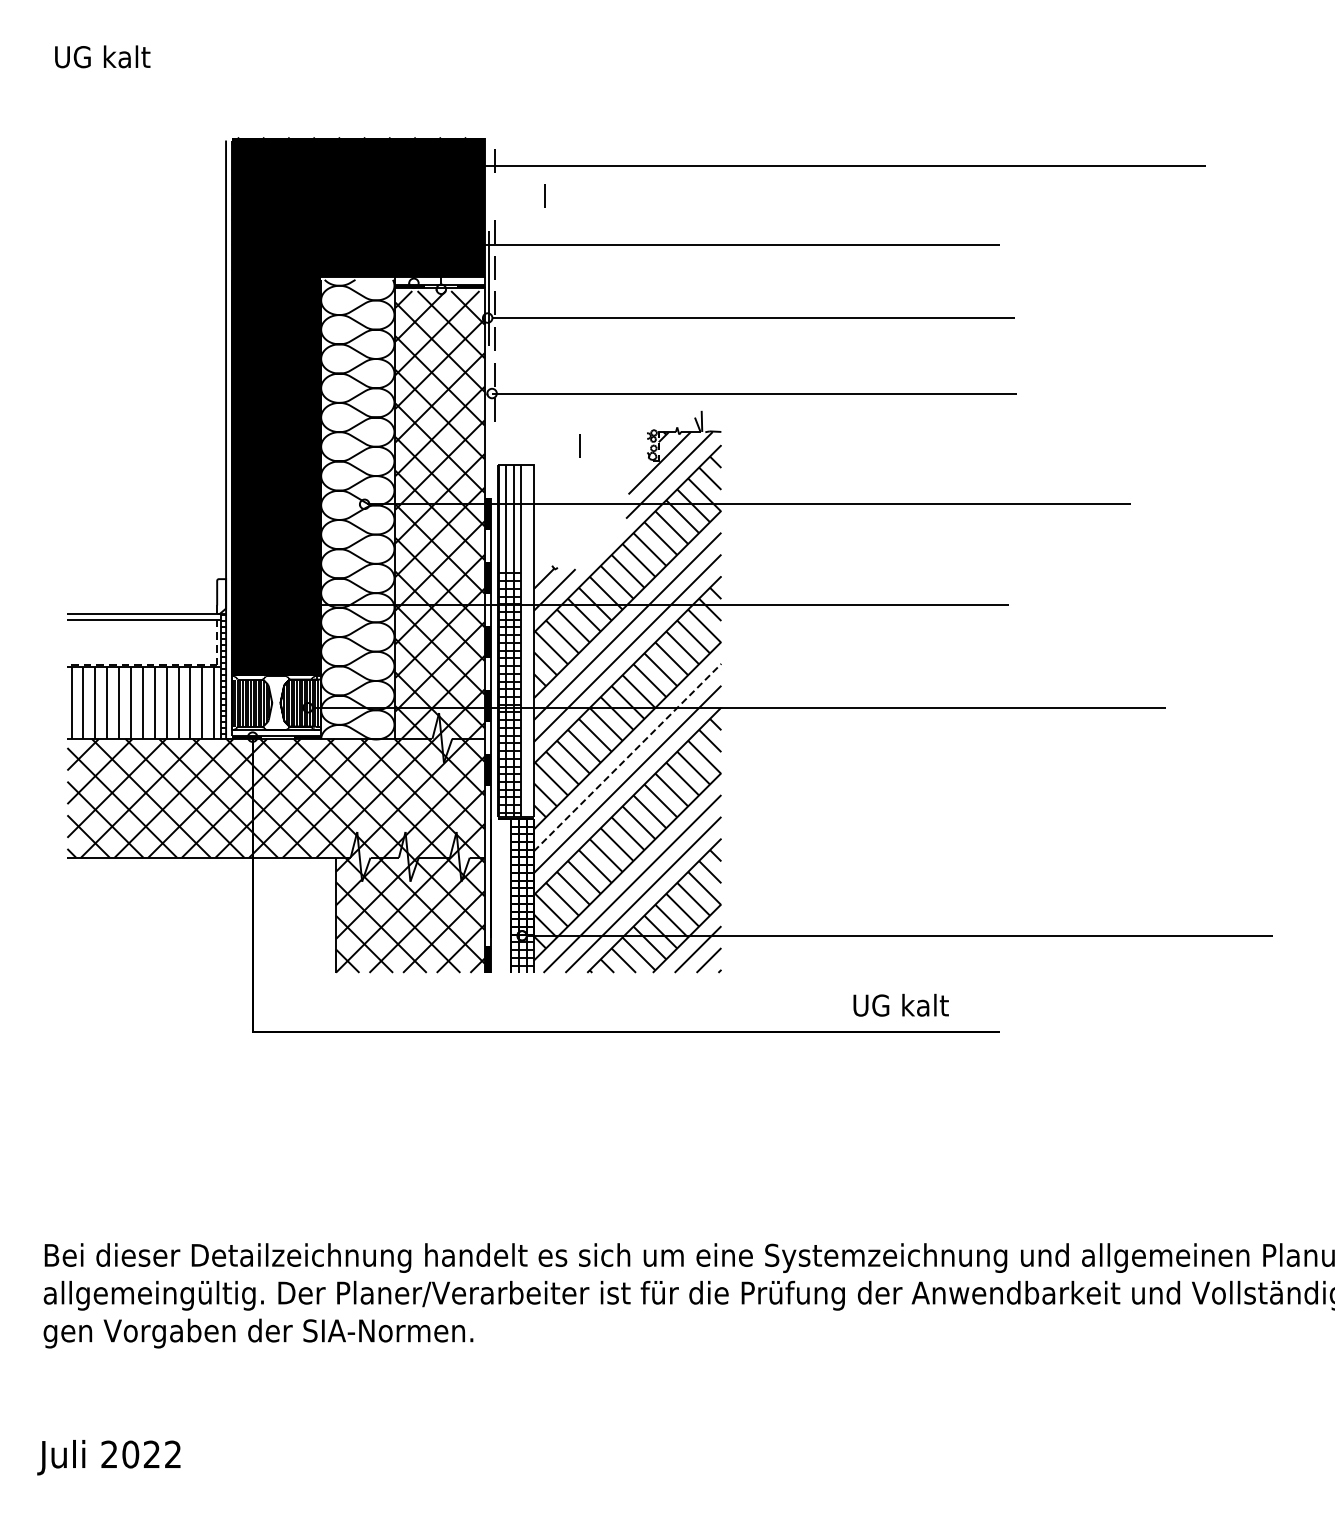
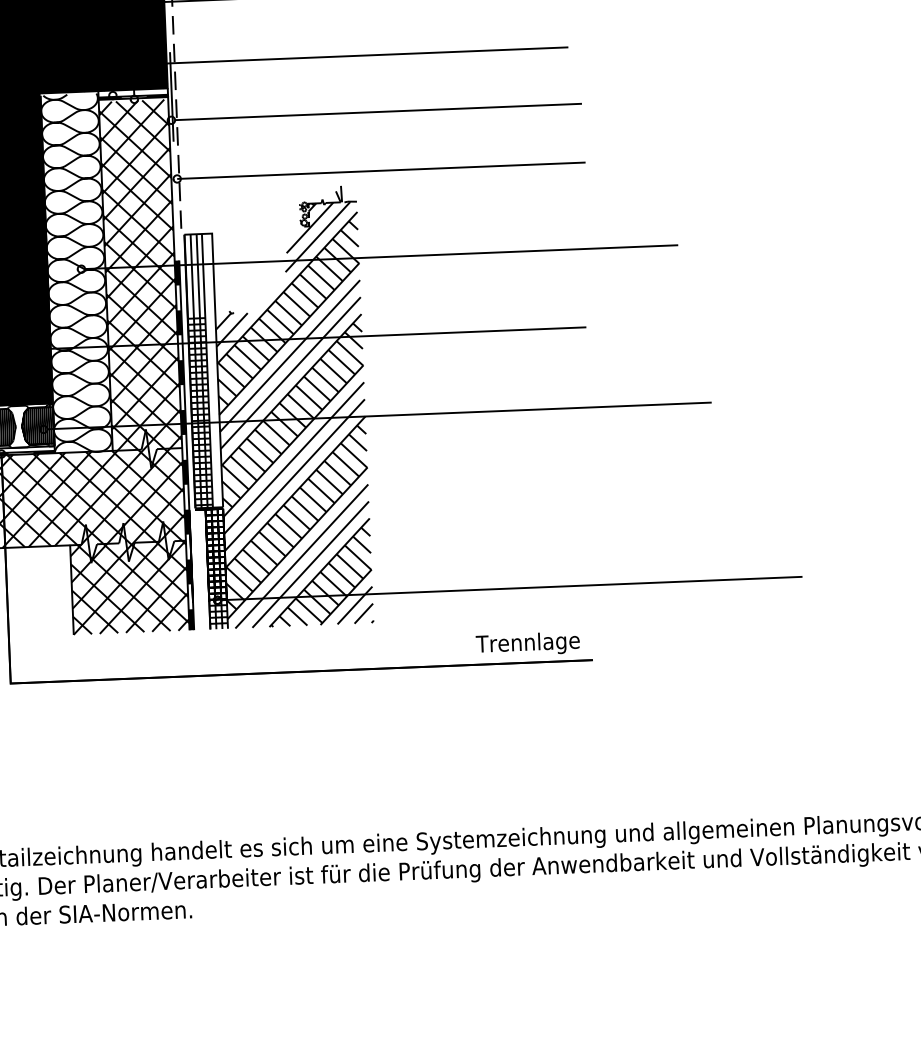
line: (544, 195) -> (172, 24), moved
line: (579, 445) -> (180, 219), moved
line: (627, 757) -> (294, 458), dashed -> solid
fill: (487, 834) -> (187, 522), added
fill: (487, 897) -> (189, 571), added
text: (917, 1007) -> (527, 643), UG kalt -> Trennlage

